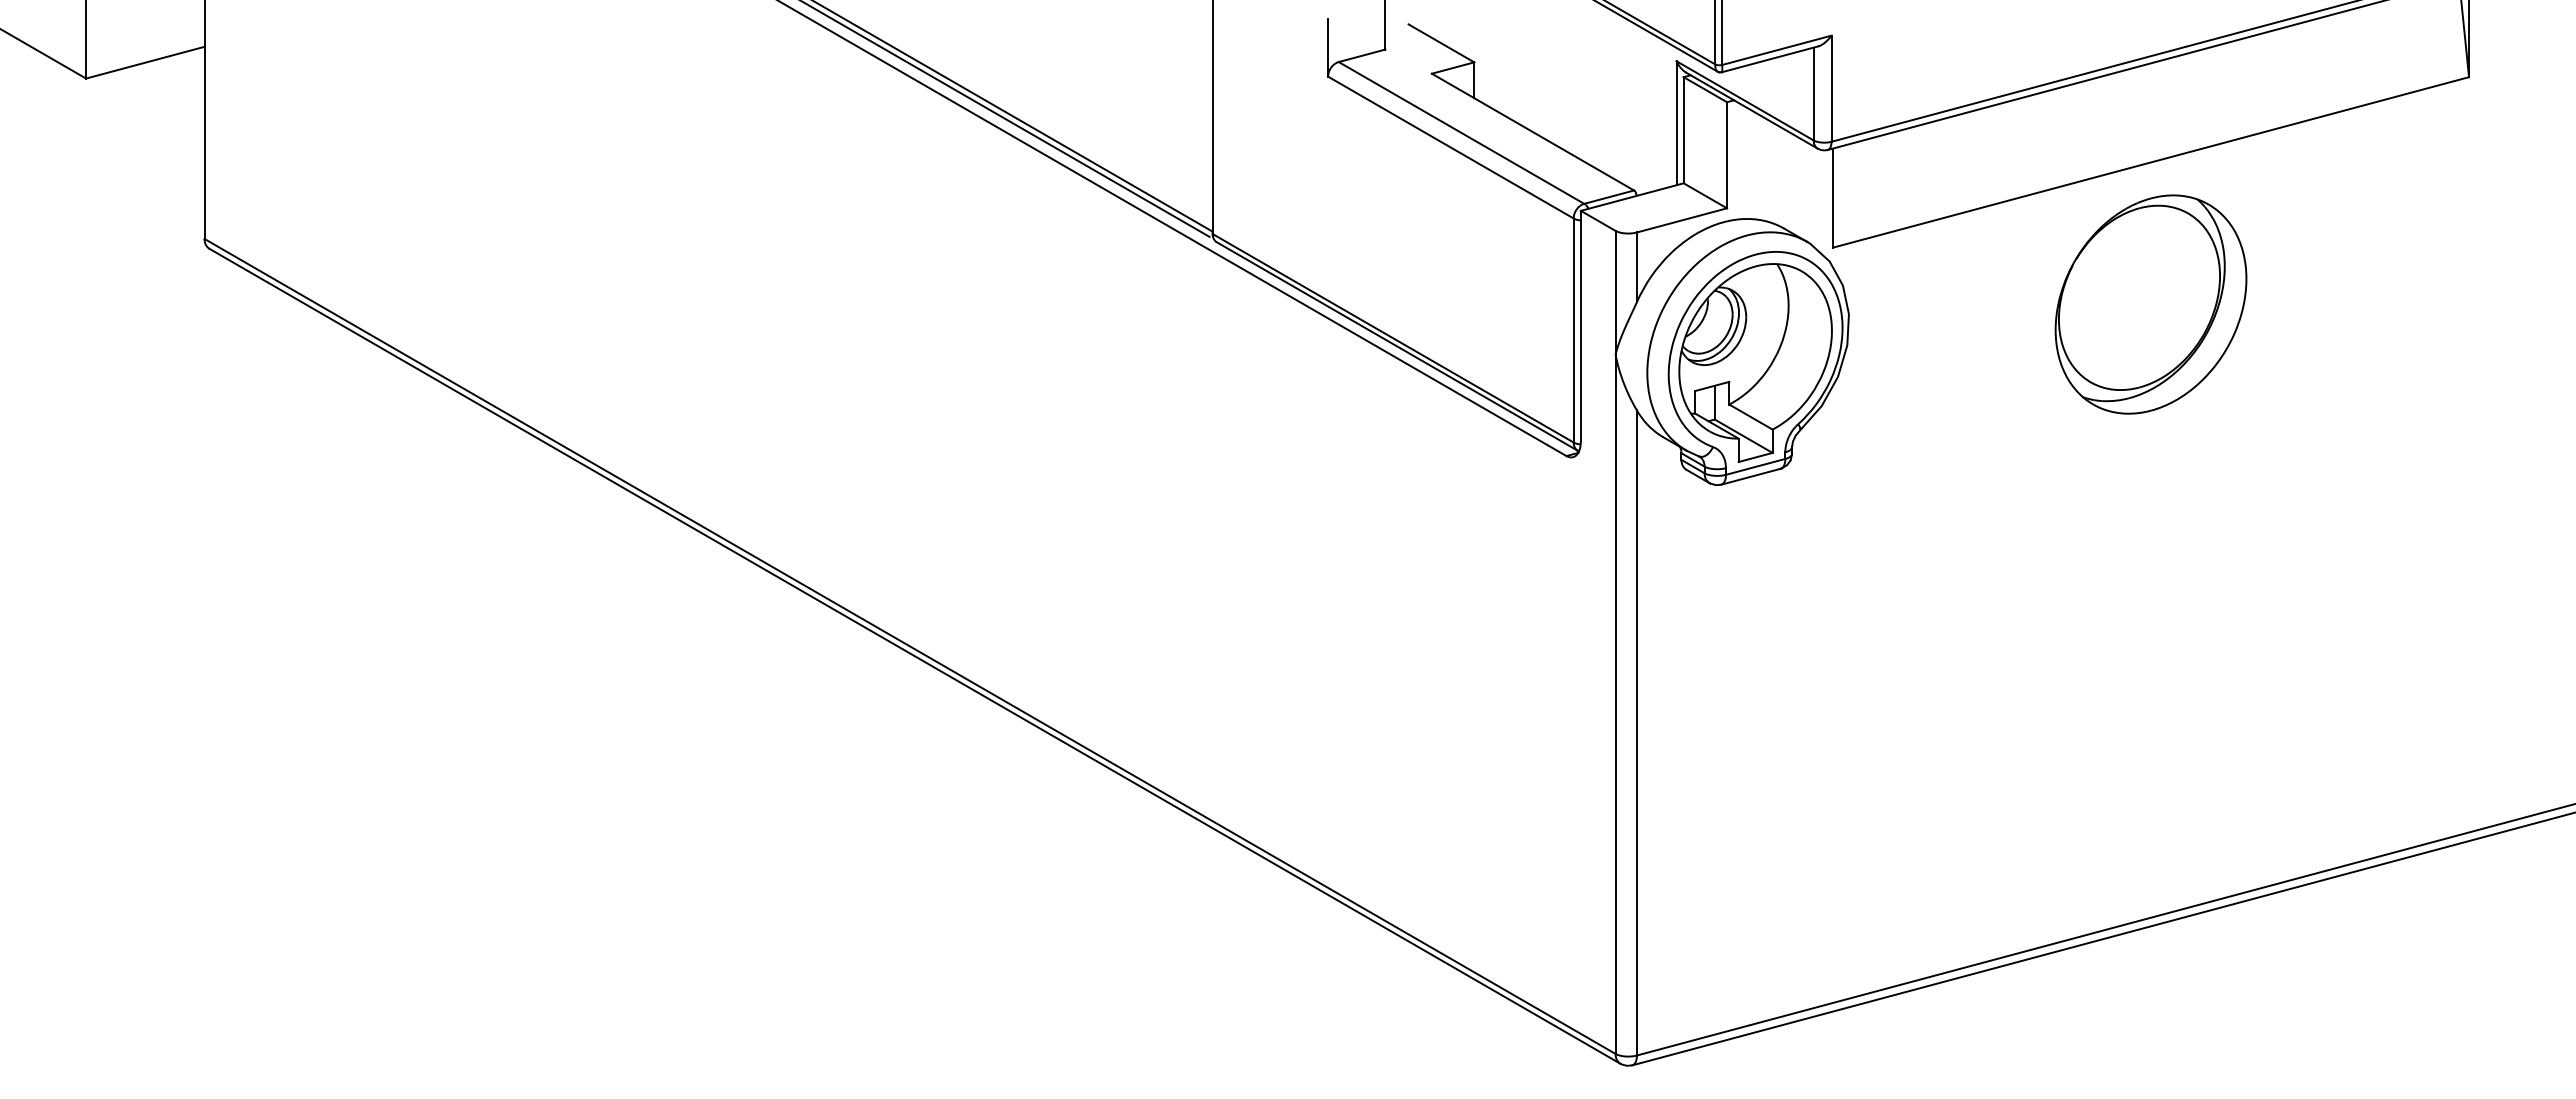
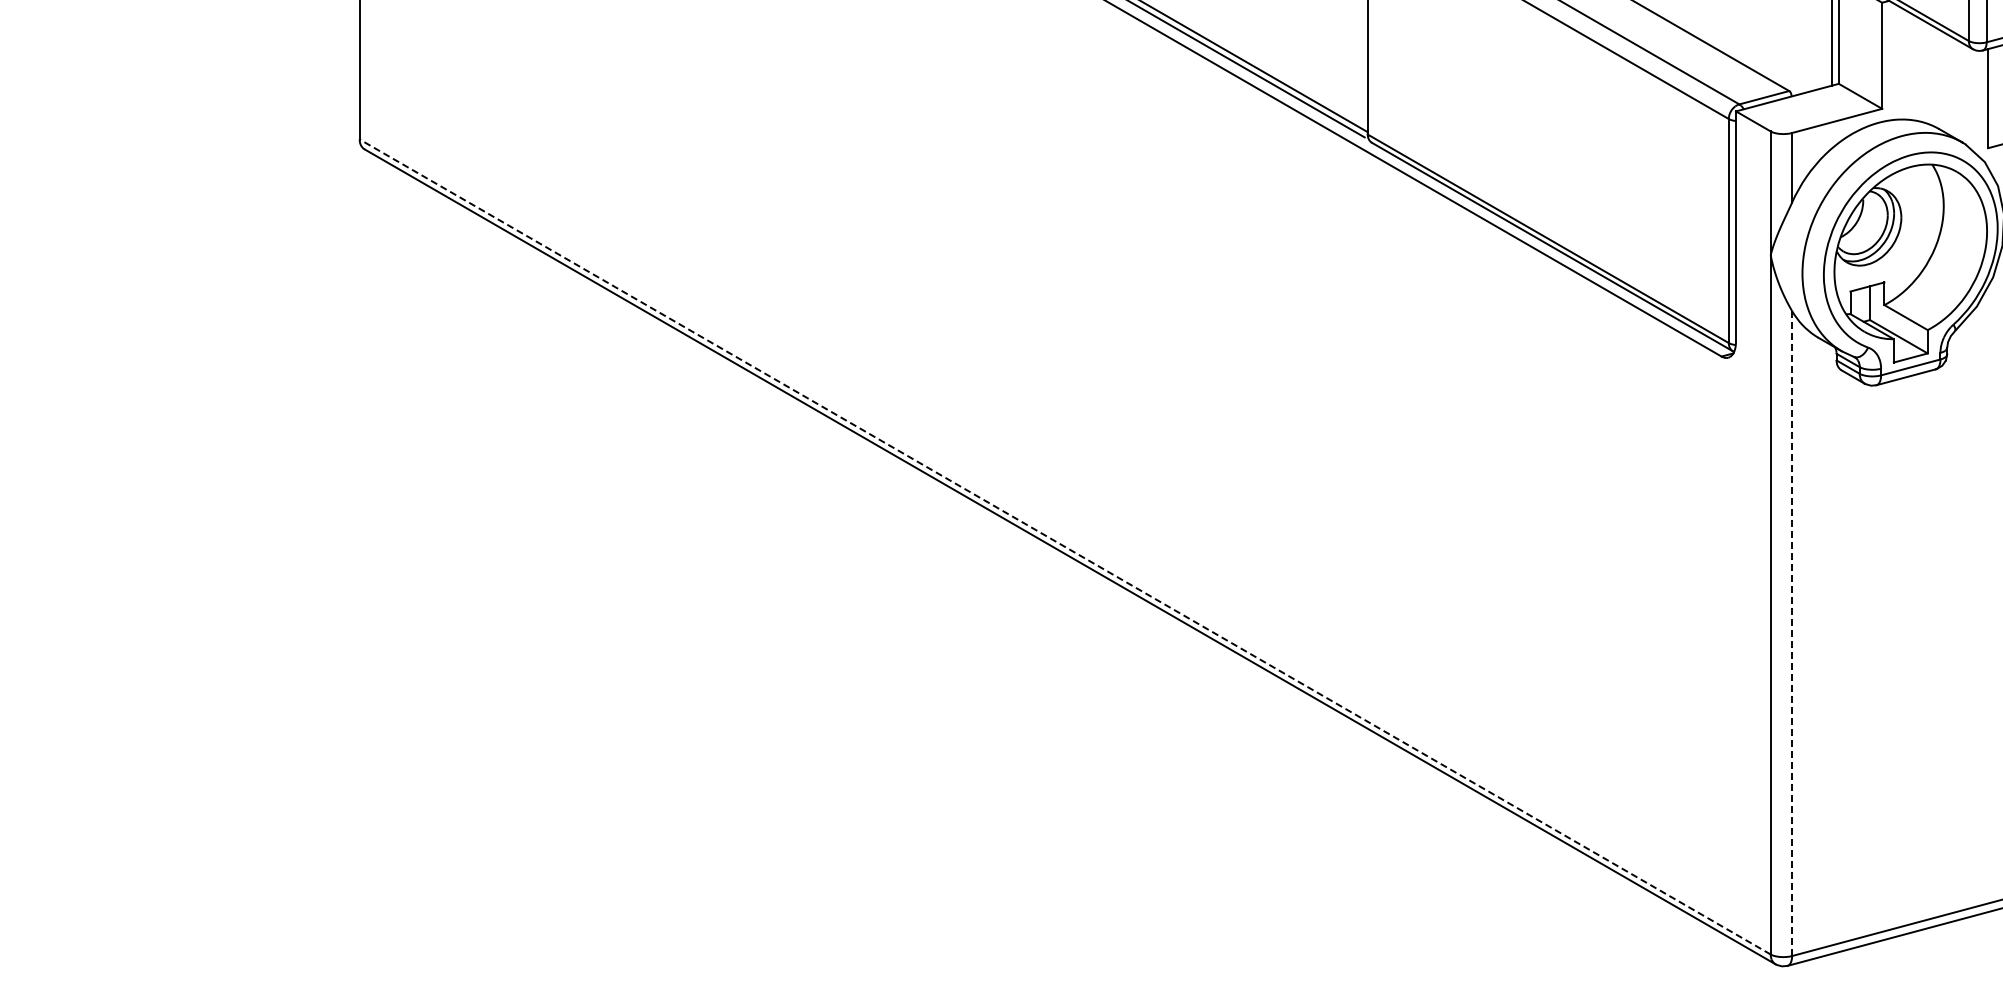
line: (910, 646) -> (1065, 547), solid -> dashed
line: (1636, 733) -> (1791, 634), solid -> dashed

